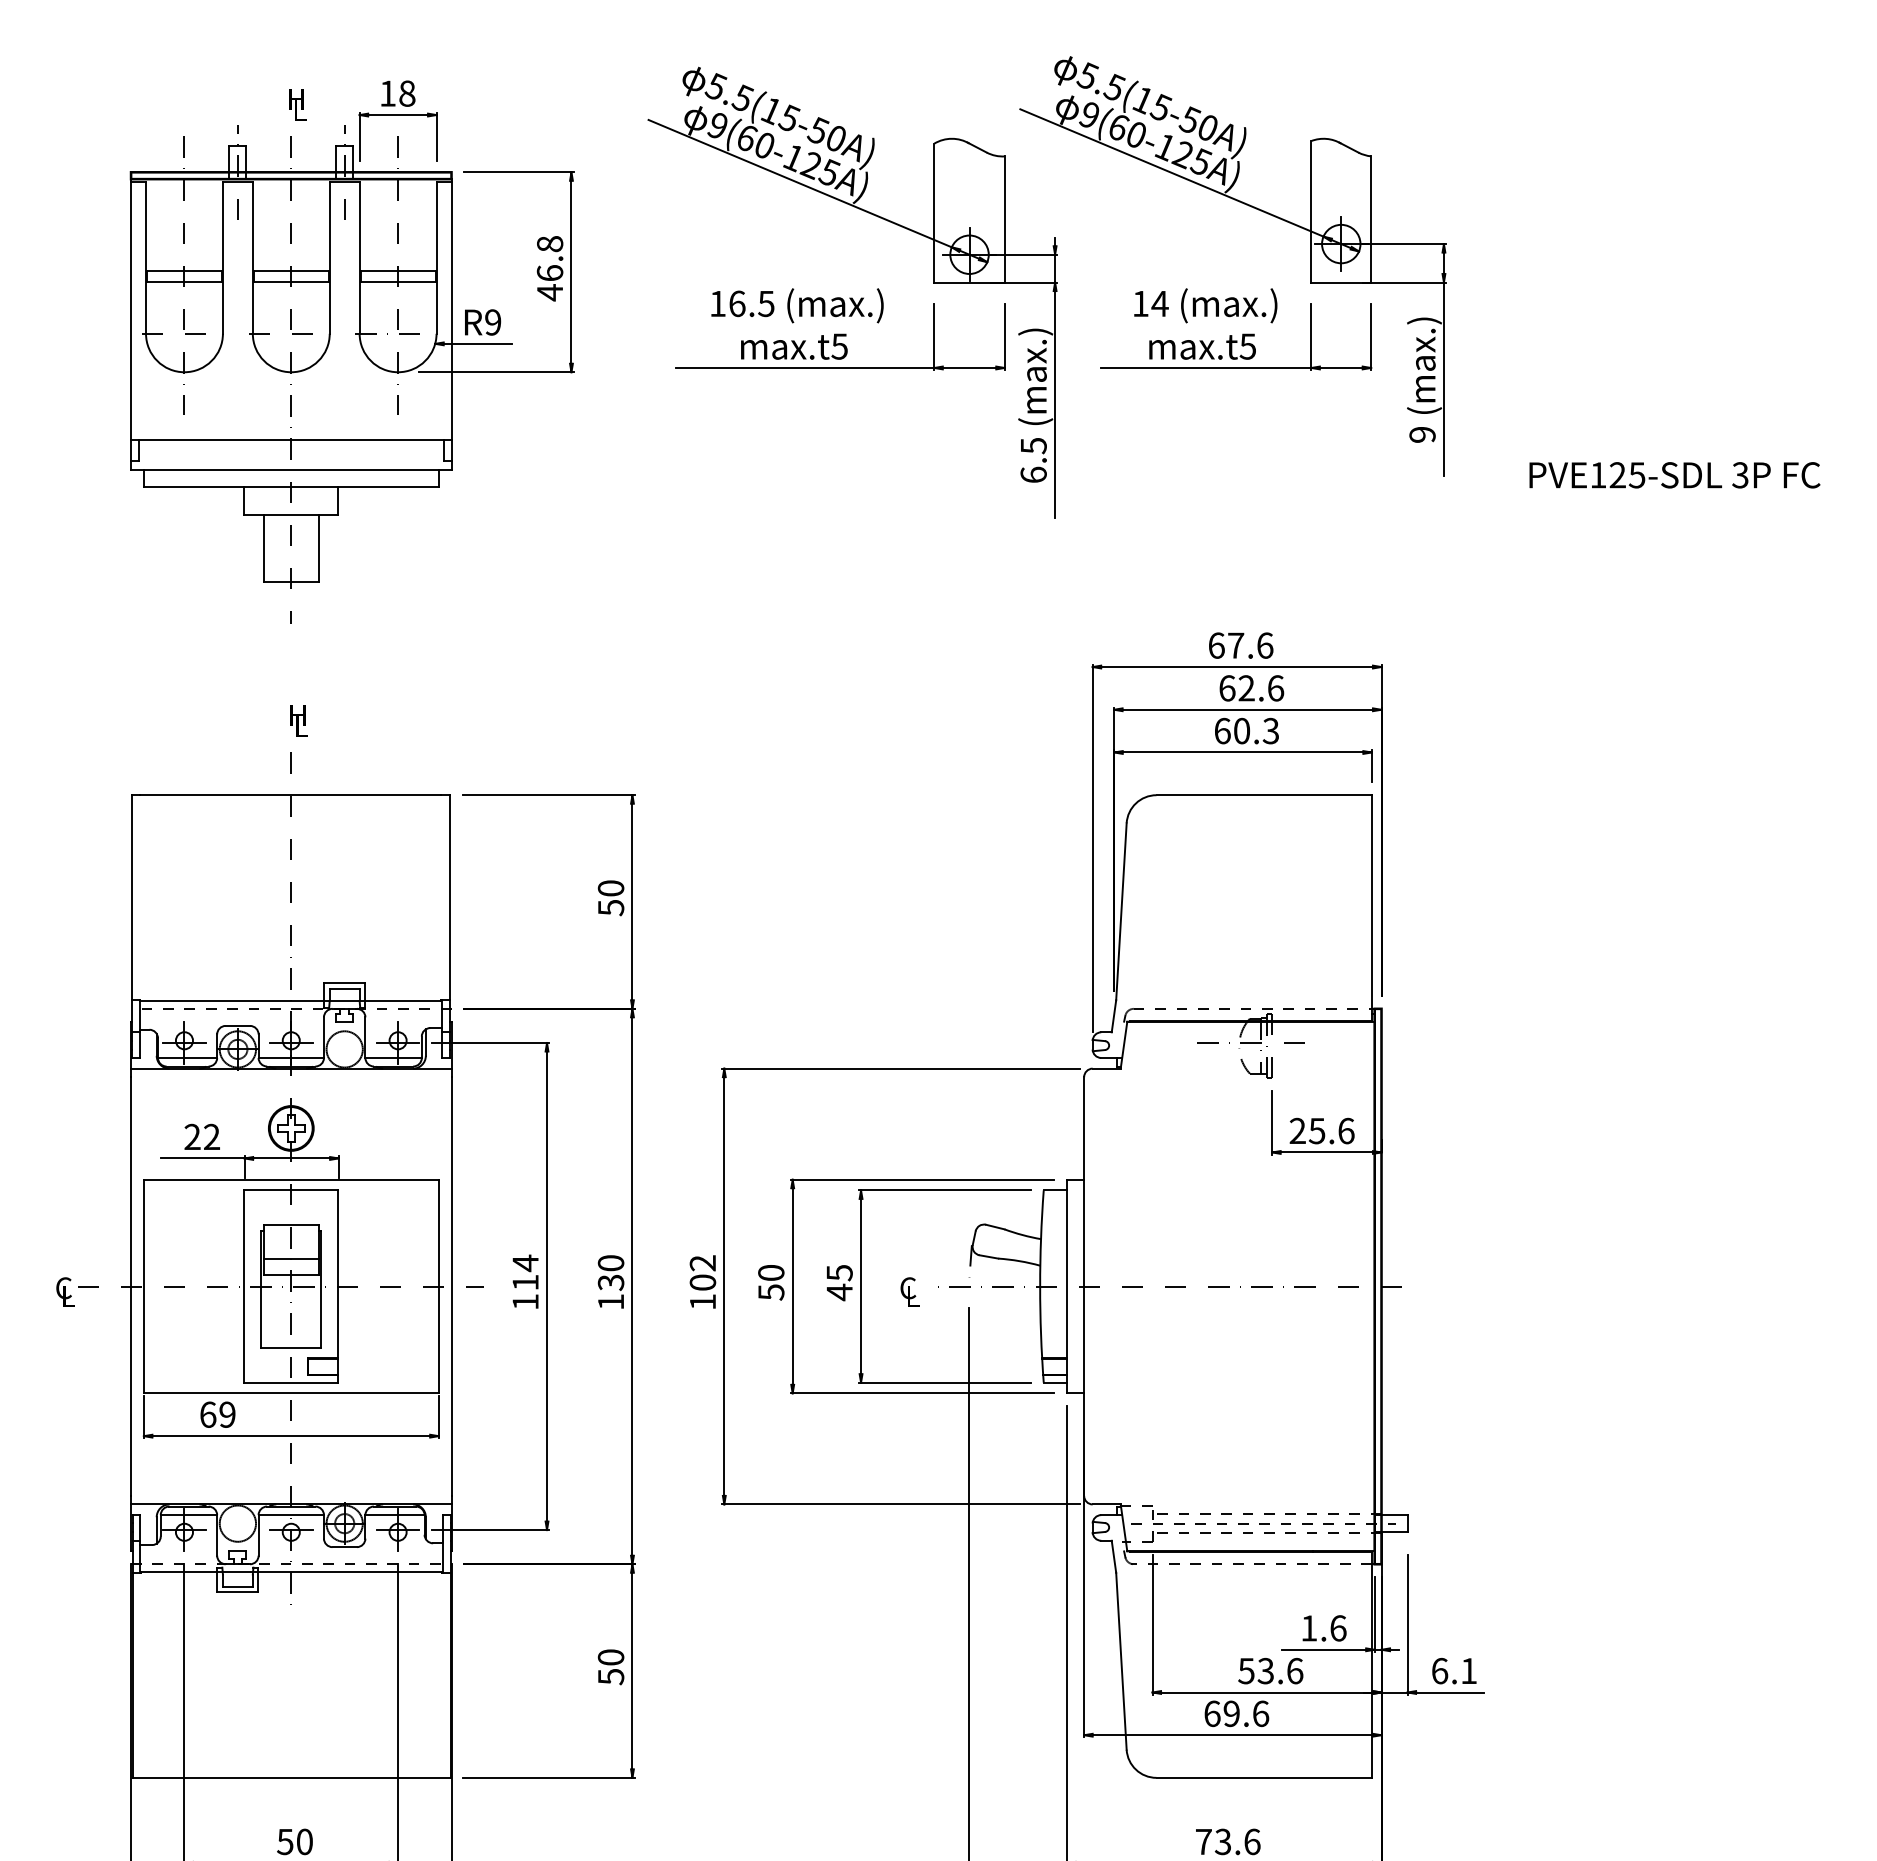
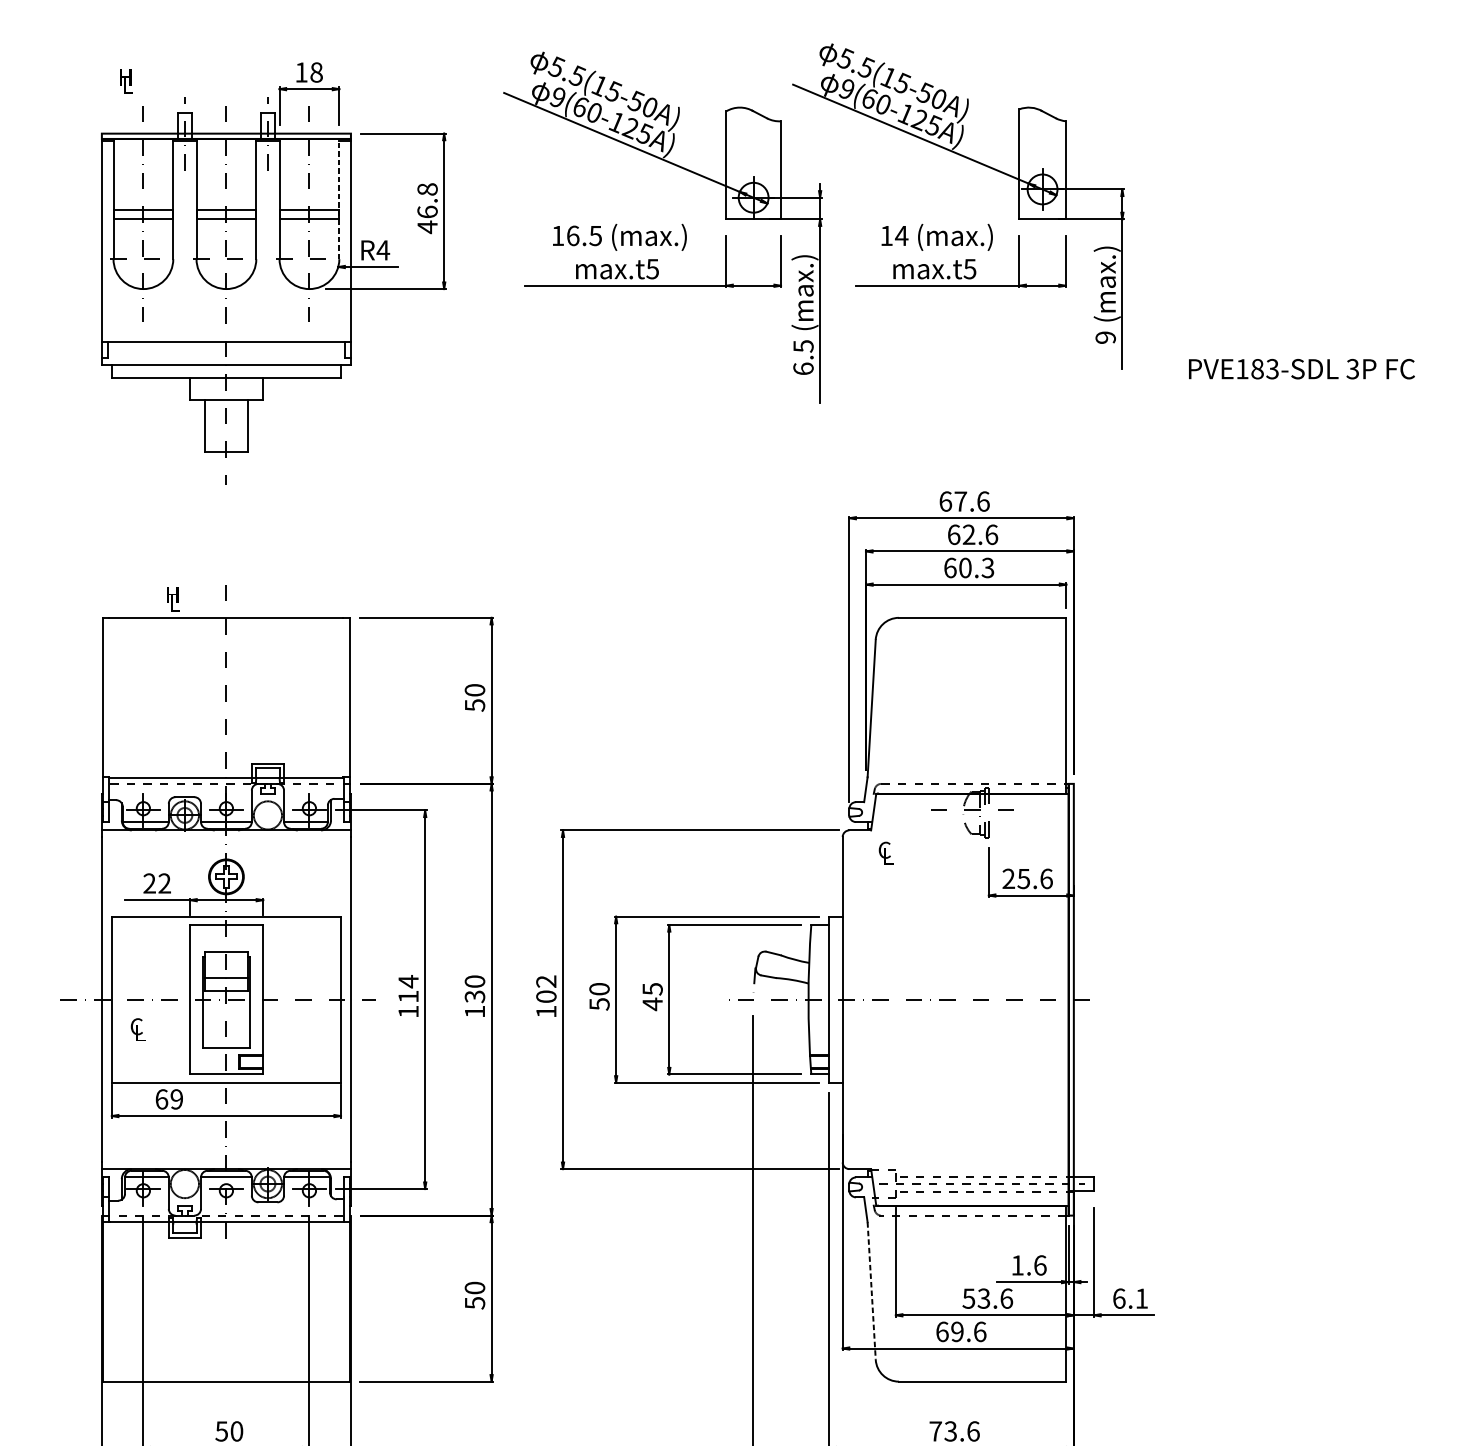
text: (297, 104) -> (126, 80), moved
line: (436, 257) -> (339, 199), solid -> dashed
text: (492, 322) -> (382, 250), R9 -> R4
text: (1627, 475) -> (1265, 369), PVE125-SDL -> PVE183-SDL
text: (298, 720) -> (172, 598), moved
text: (65, 1291) -> (137, 1029), moved
text: (909, 1291) -> (885, 852), moved
line: (1121, 1661) -> (871, 1291), solid -> dashed

